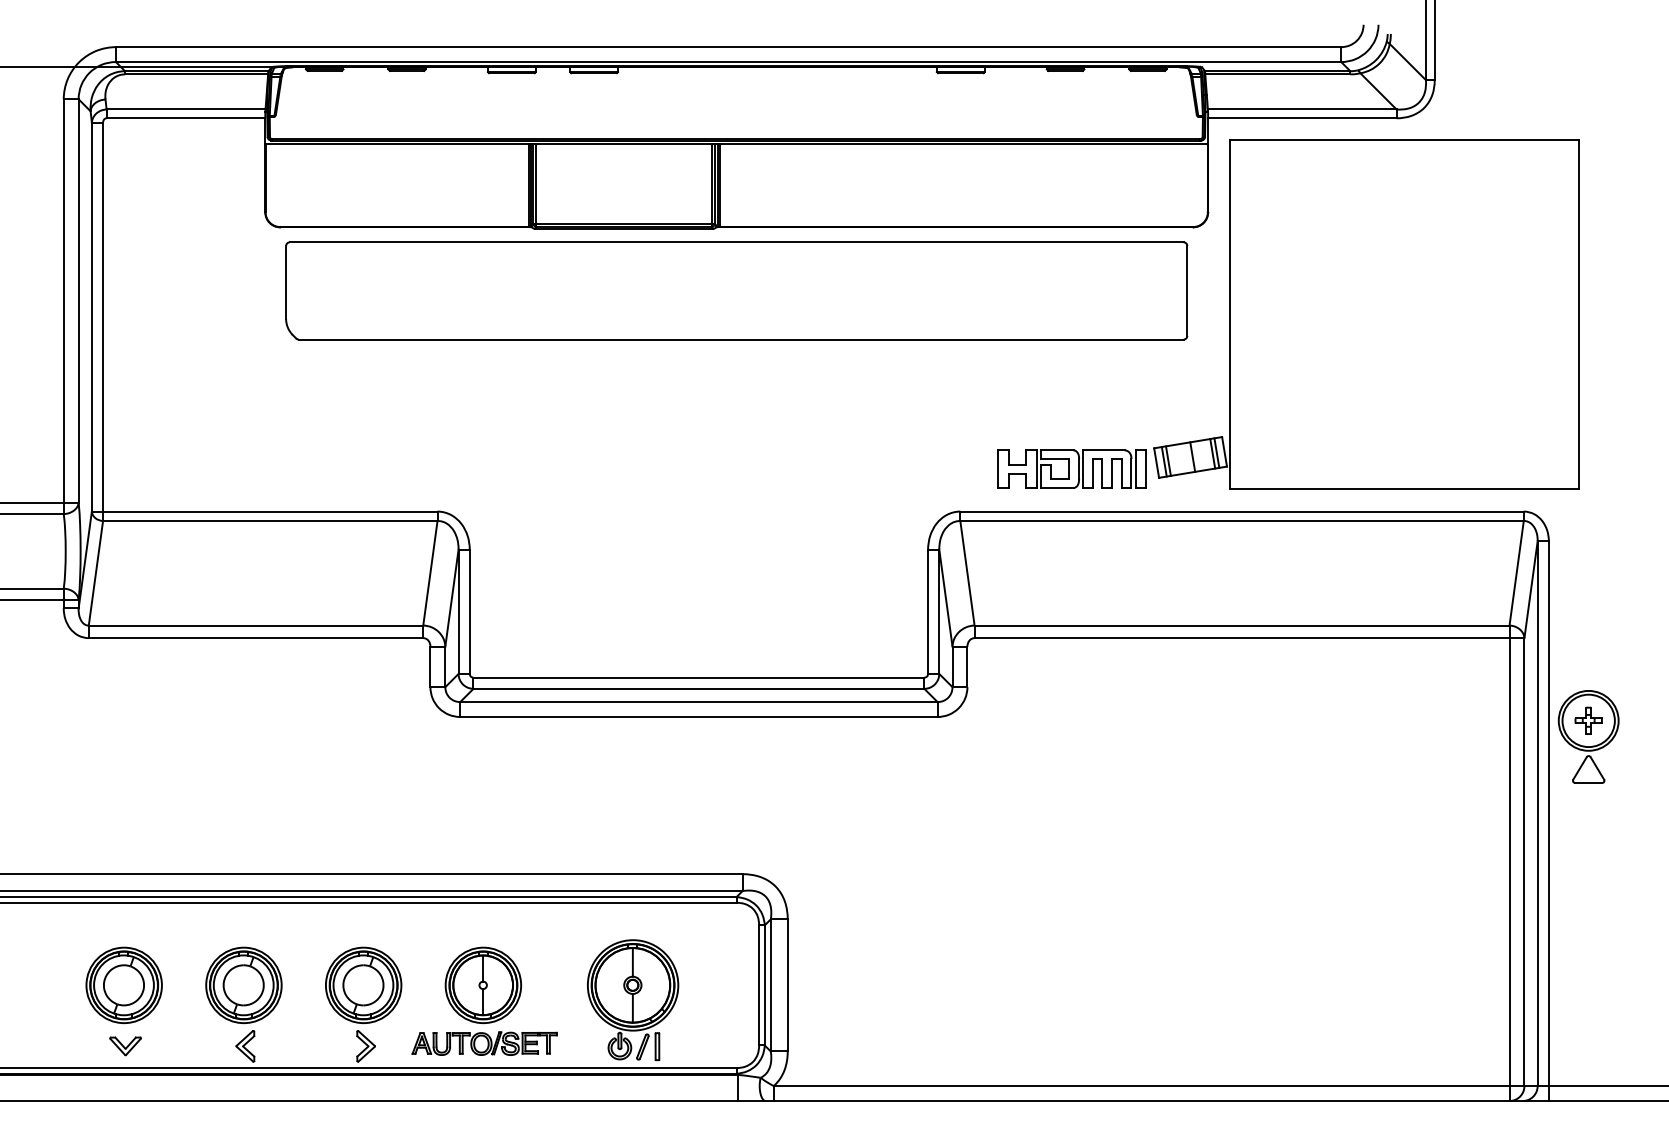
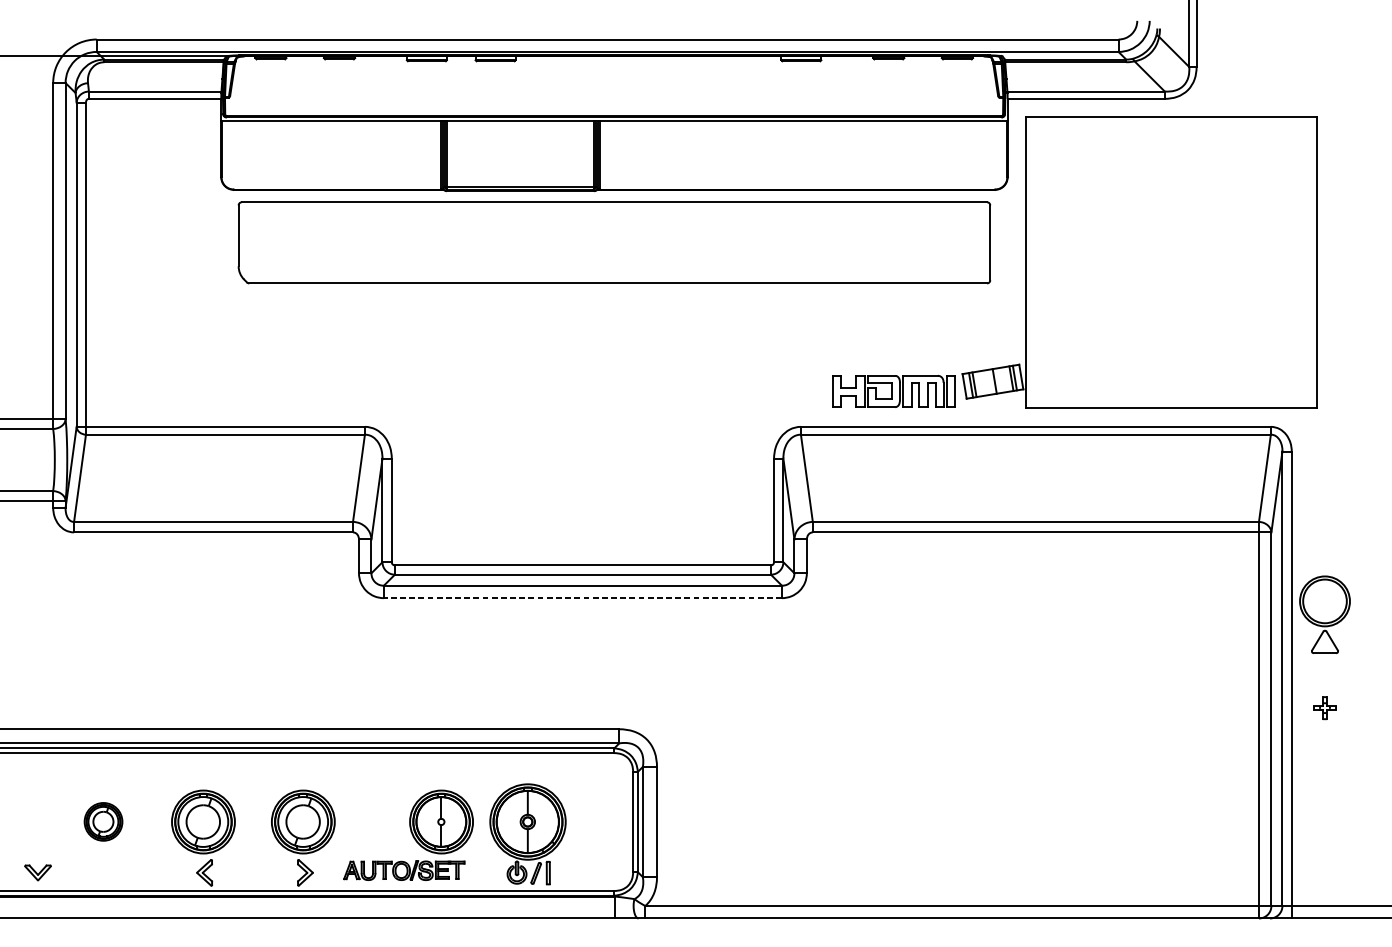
line: (698, 716) -> (582, 597), solid -> dashed
part: (1588, 720) -> (1324, 707), moved
part: (123, 984) -> (103, 821), size x0.6
part: (482, 984) -> (440, 821), moved
part: (125, 1046) -> (37, 872), moved

